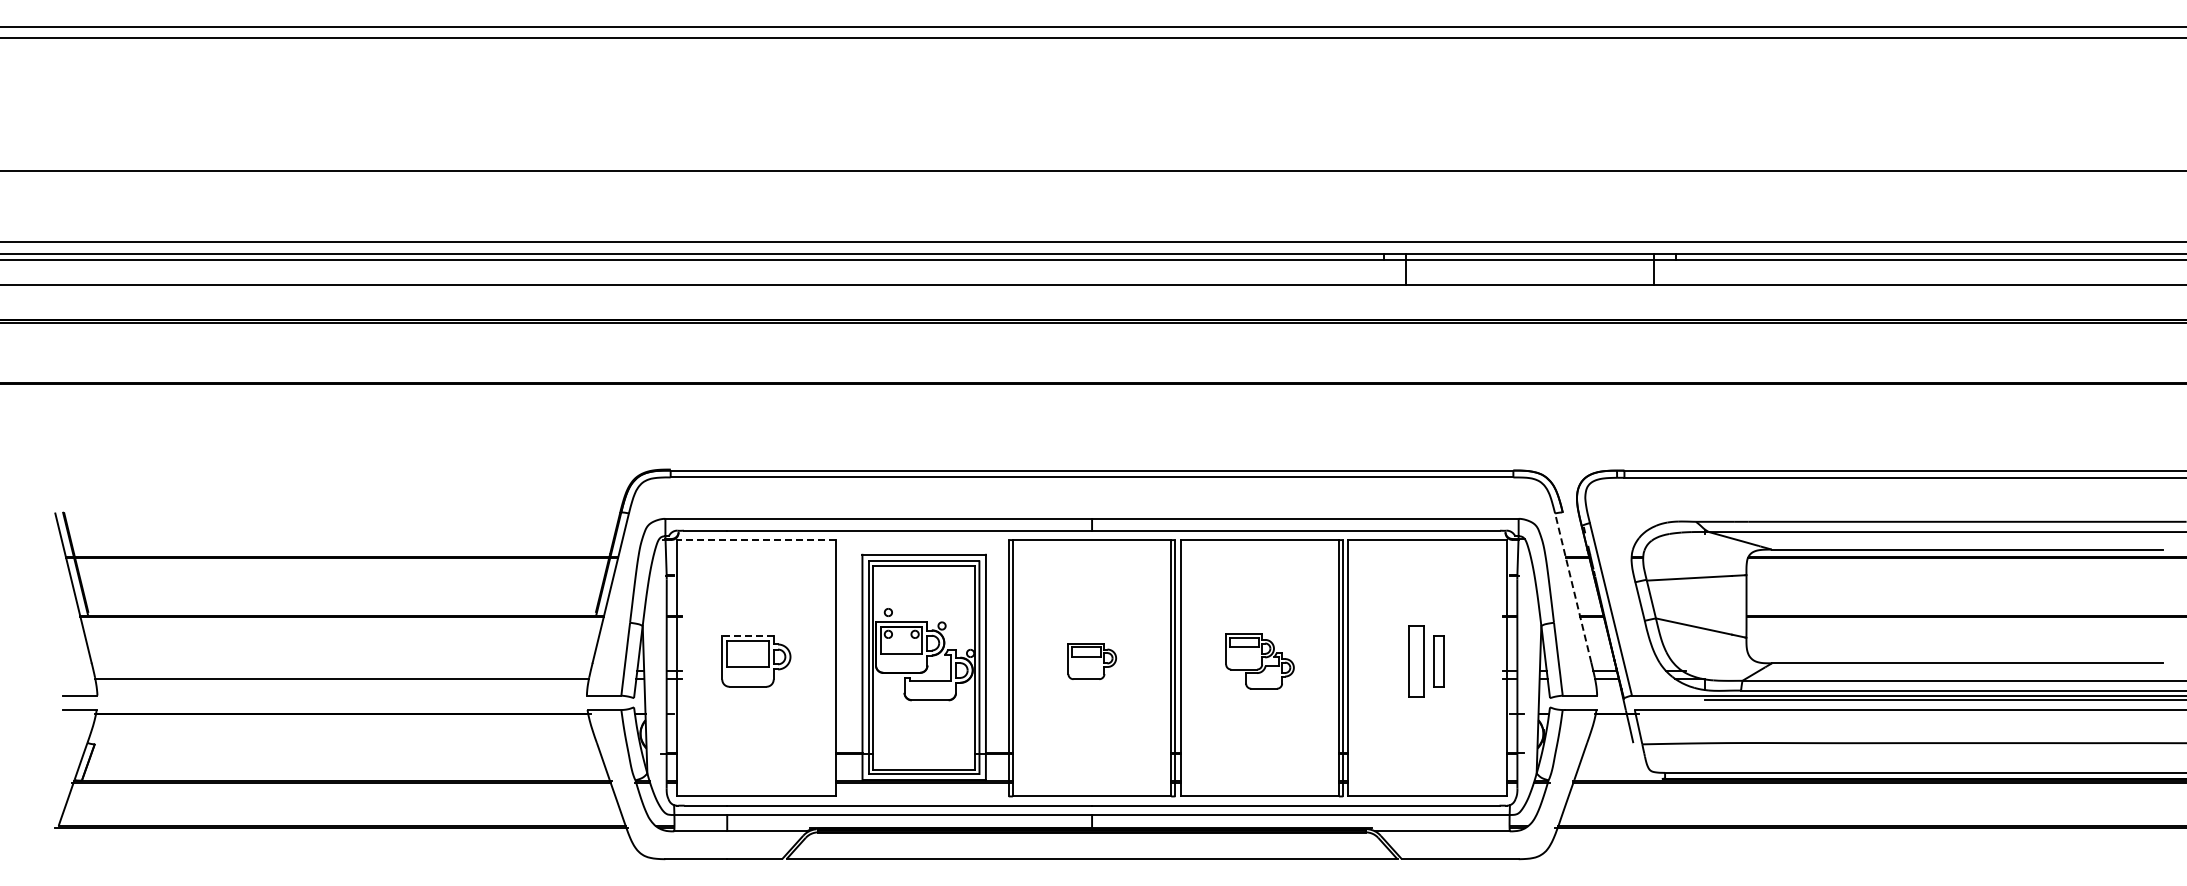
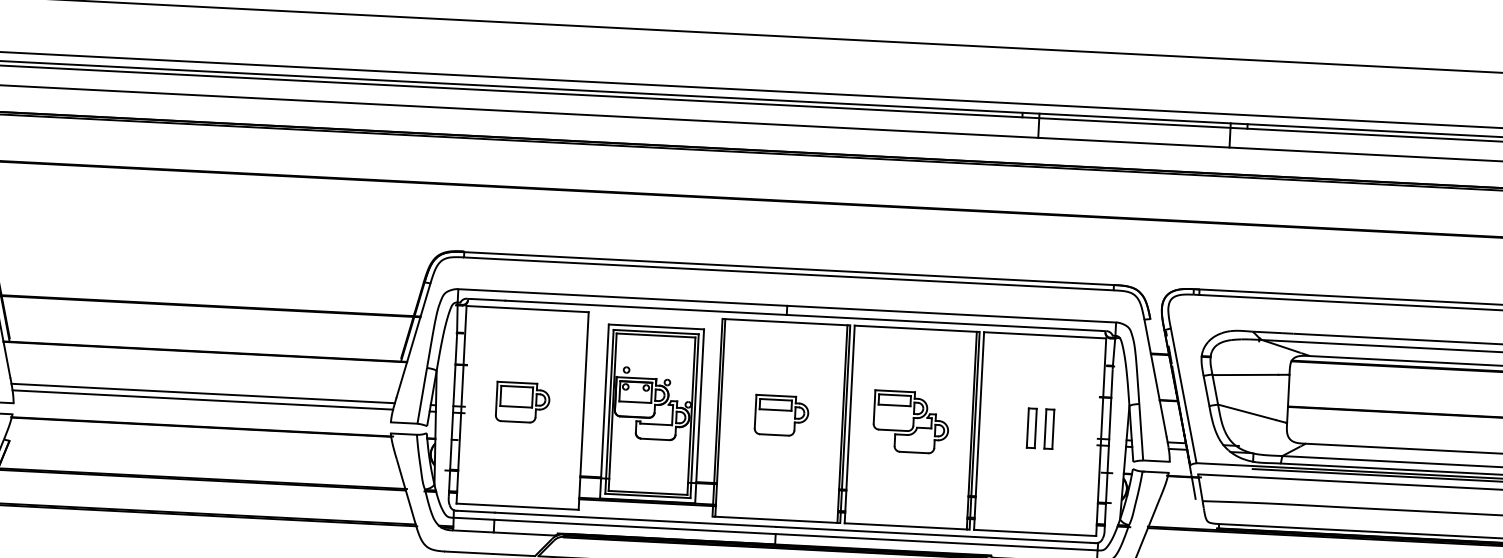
line: (755, 540) -> (526, 309), dashed -> solid
line: (1573, 588) -> (1155, 378), dashed -> solid
line: (747, 636) -> (517, 383), dashed -> solid
part: (1092, 661) -> (782, 415), size x1.43
part: (1259, 661) -> (910, 422), size x1.43
part: (1416, 661) -> (1031, 428), size x0.71
line: (341, 670) -> (202, 393), added

